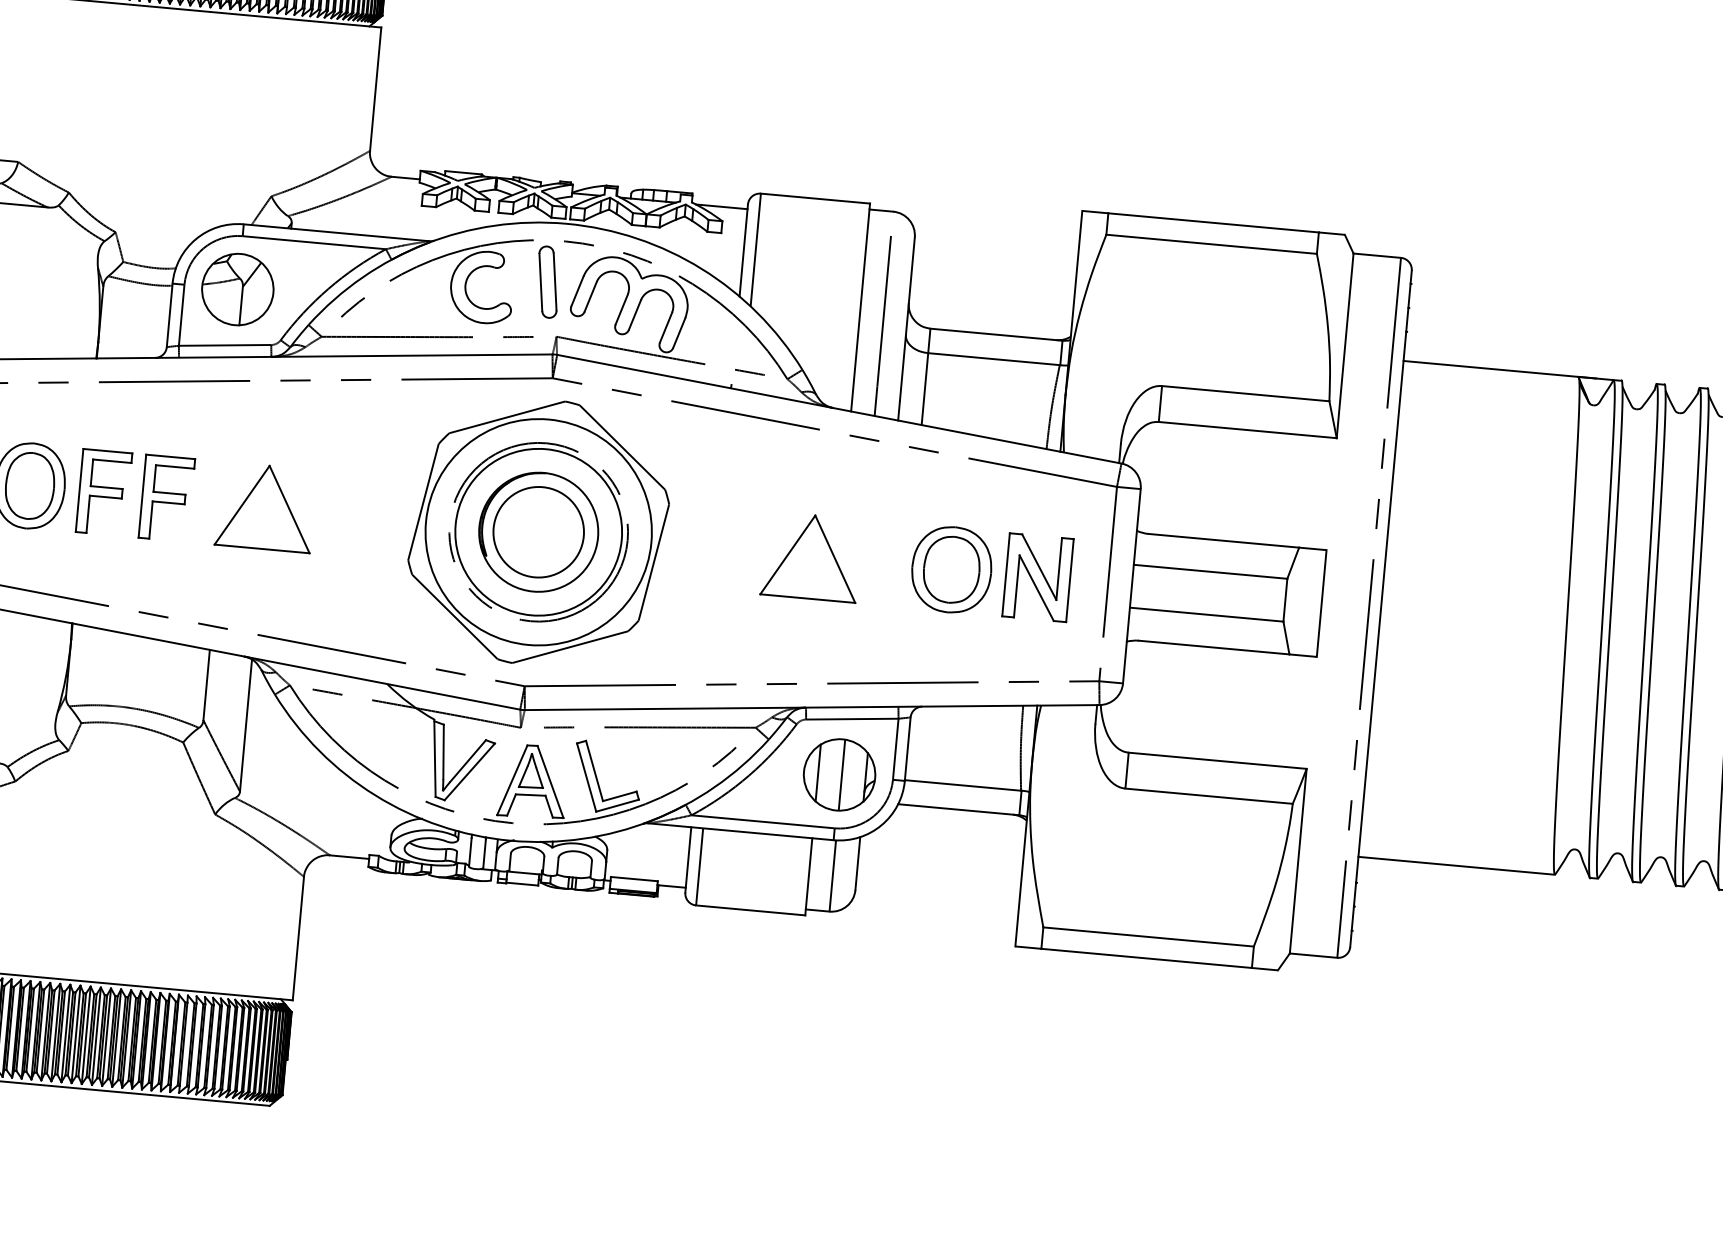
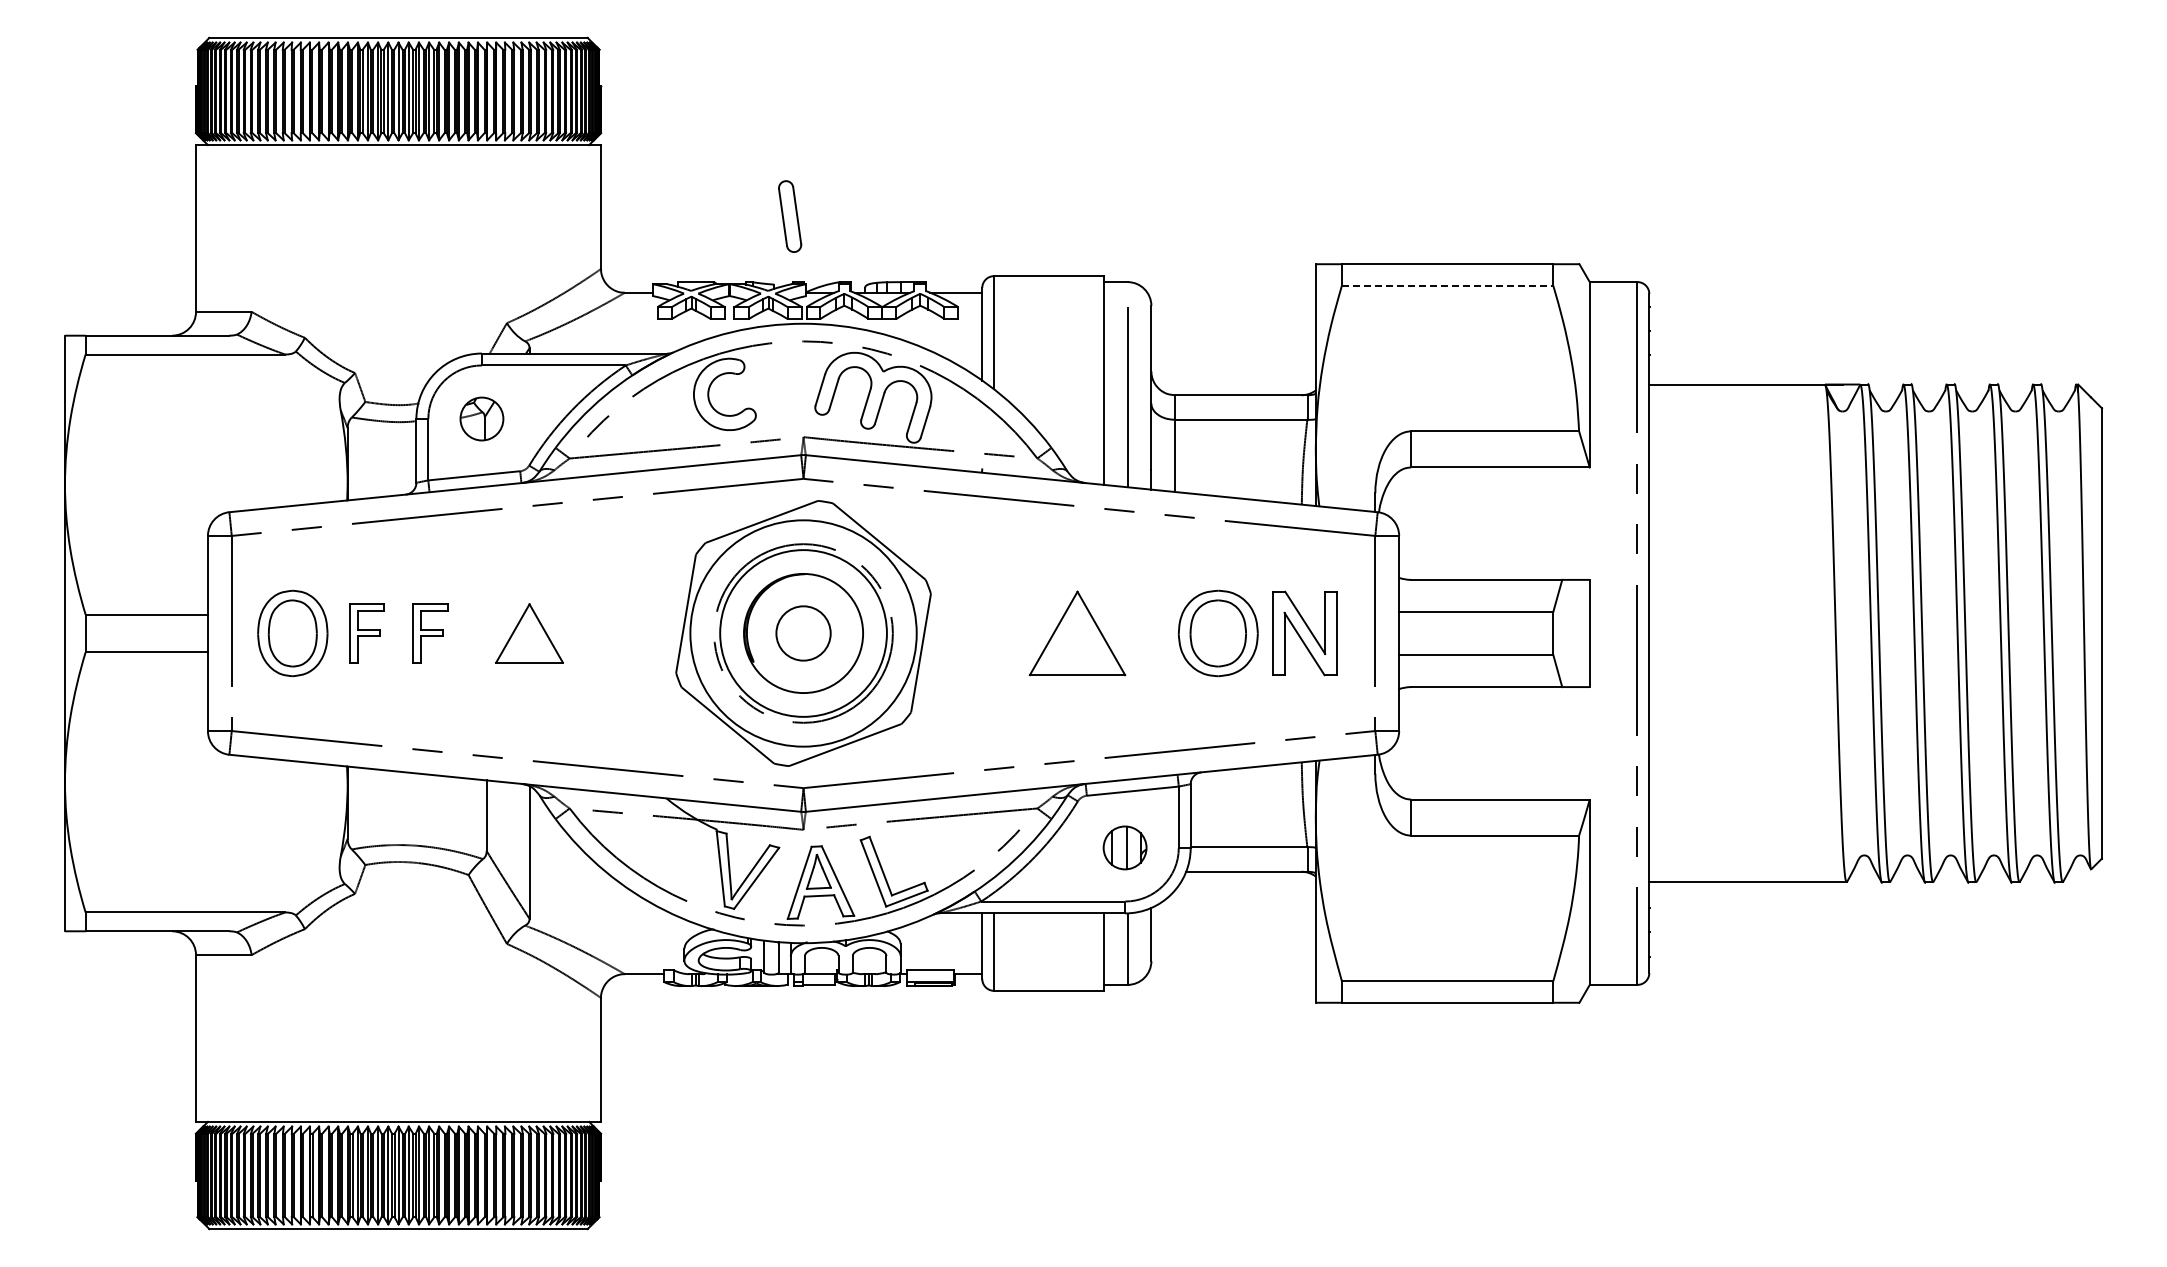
line: (1211, 244) -> (1447, 285), solid -> dashed
part: (548, 282) -> (790, 216), moved
part: (237, 288) -> (481, 418), size x0.6
part: (104, 492) -> (367, 633), size x0.7
part: (167, 498) -> (430, 633), size x0.7
part: (265, 507) -> (529, 633), size x0.7
circle: (538, 532) -> (803, 633), size x0.6
part: (838, 774) -> (1124, 847), size x0.6

